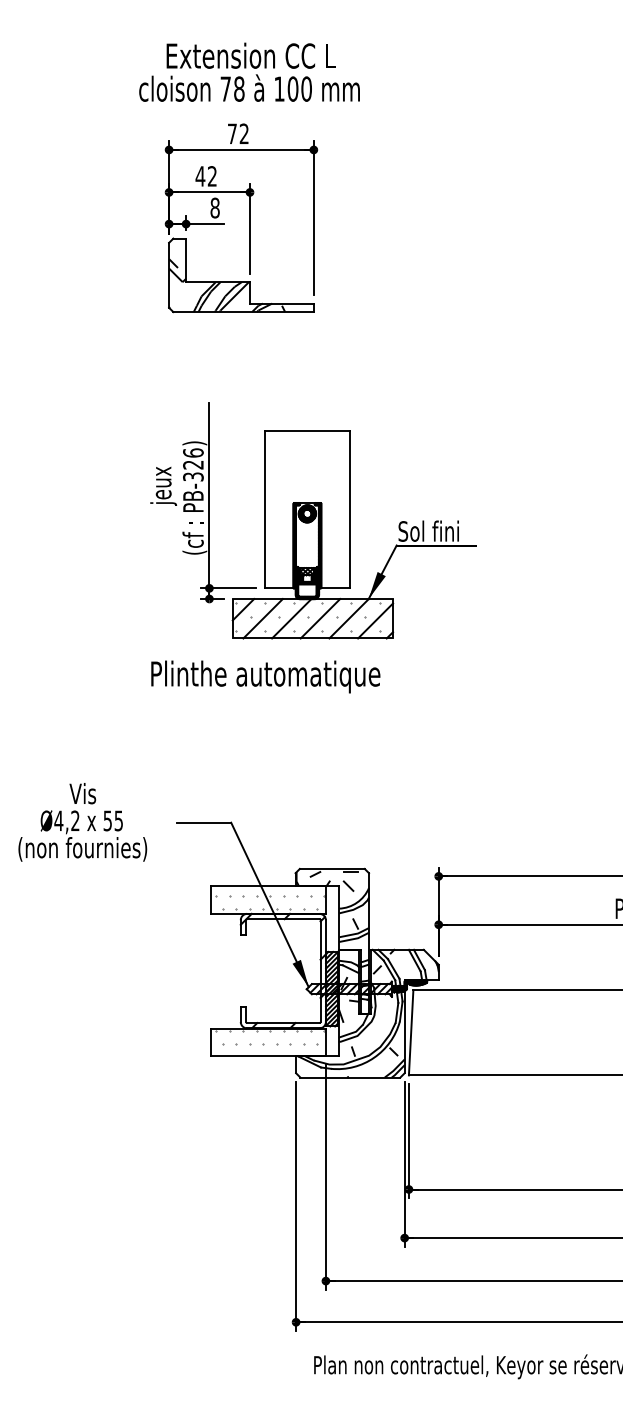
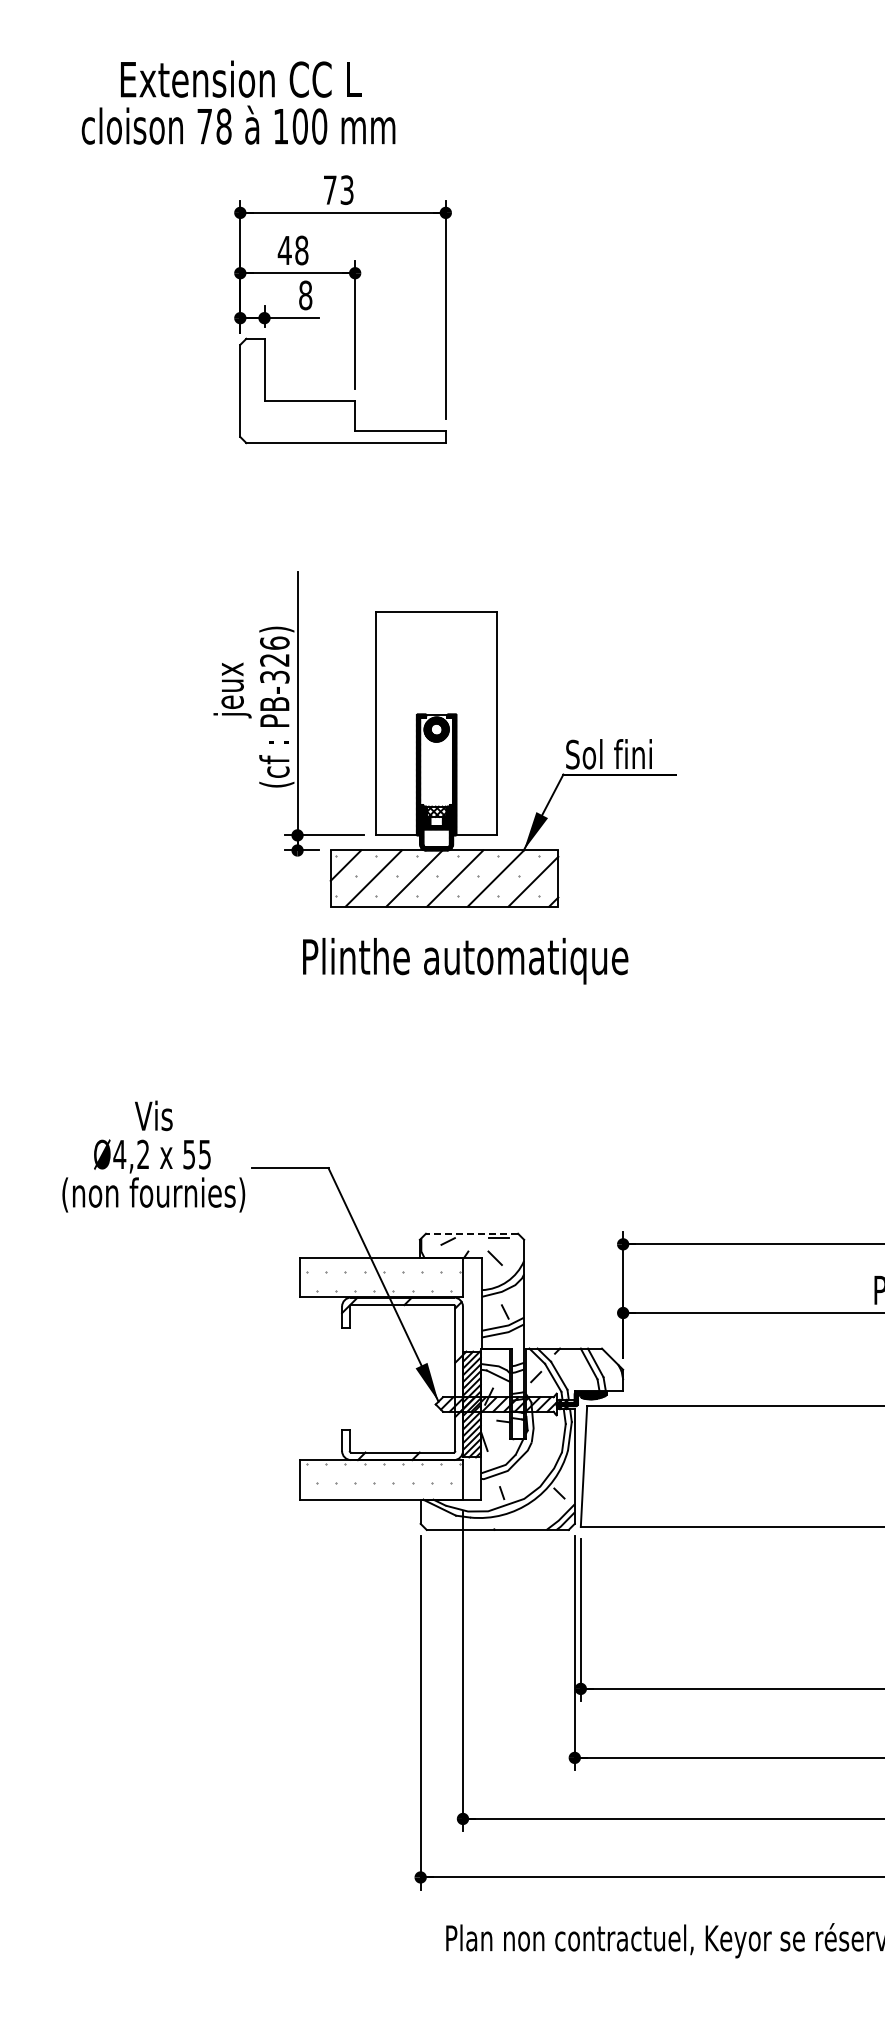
text: (249, 72) -> (238, 102), moved
text: (243, 133) -> (346, 189), 72 -> 73
text: (212, 176) -> (301, 250), 42 -> 48
hatch: (226, 285) -> (322, 405), removed
text: (265, 677) -> (465, 961), moved
text: (82, 822) -> (153, 1156), moved
line: (331, 868) -> (471, 1233), solid -> dashed

